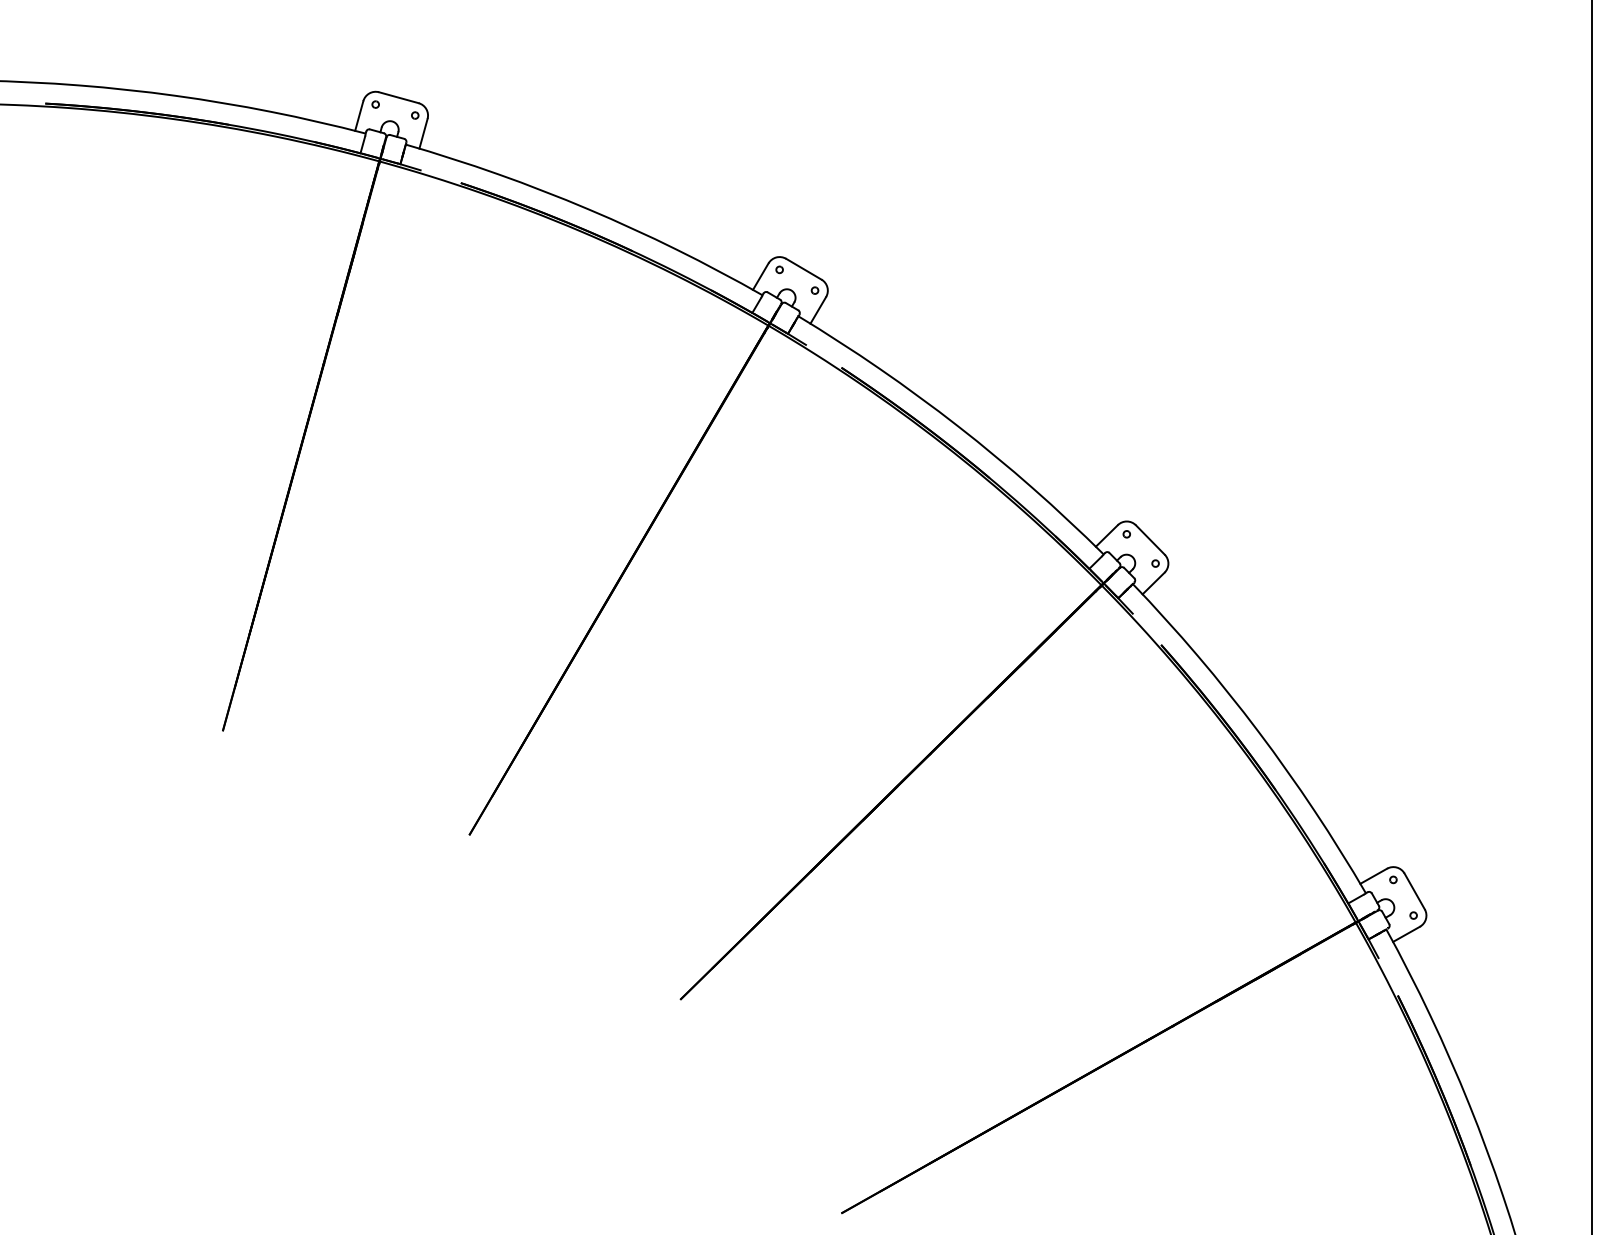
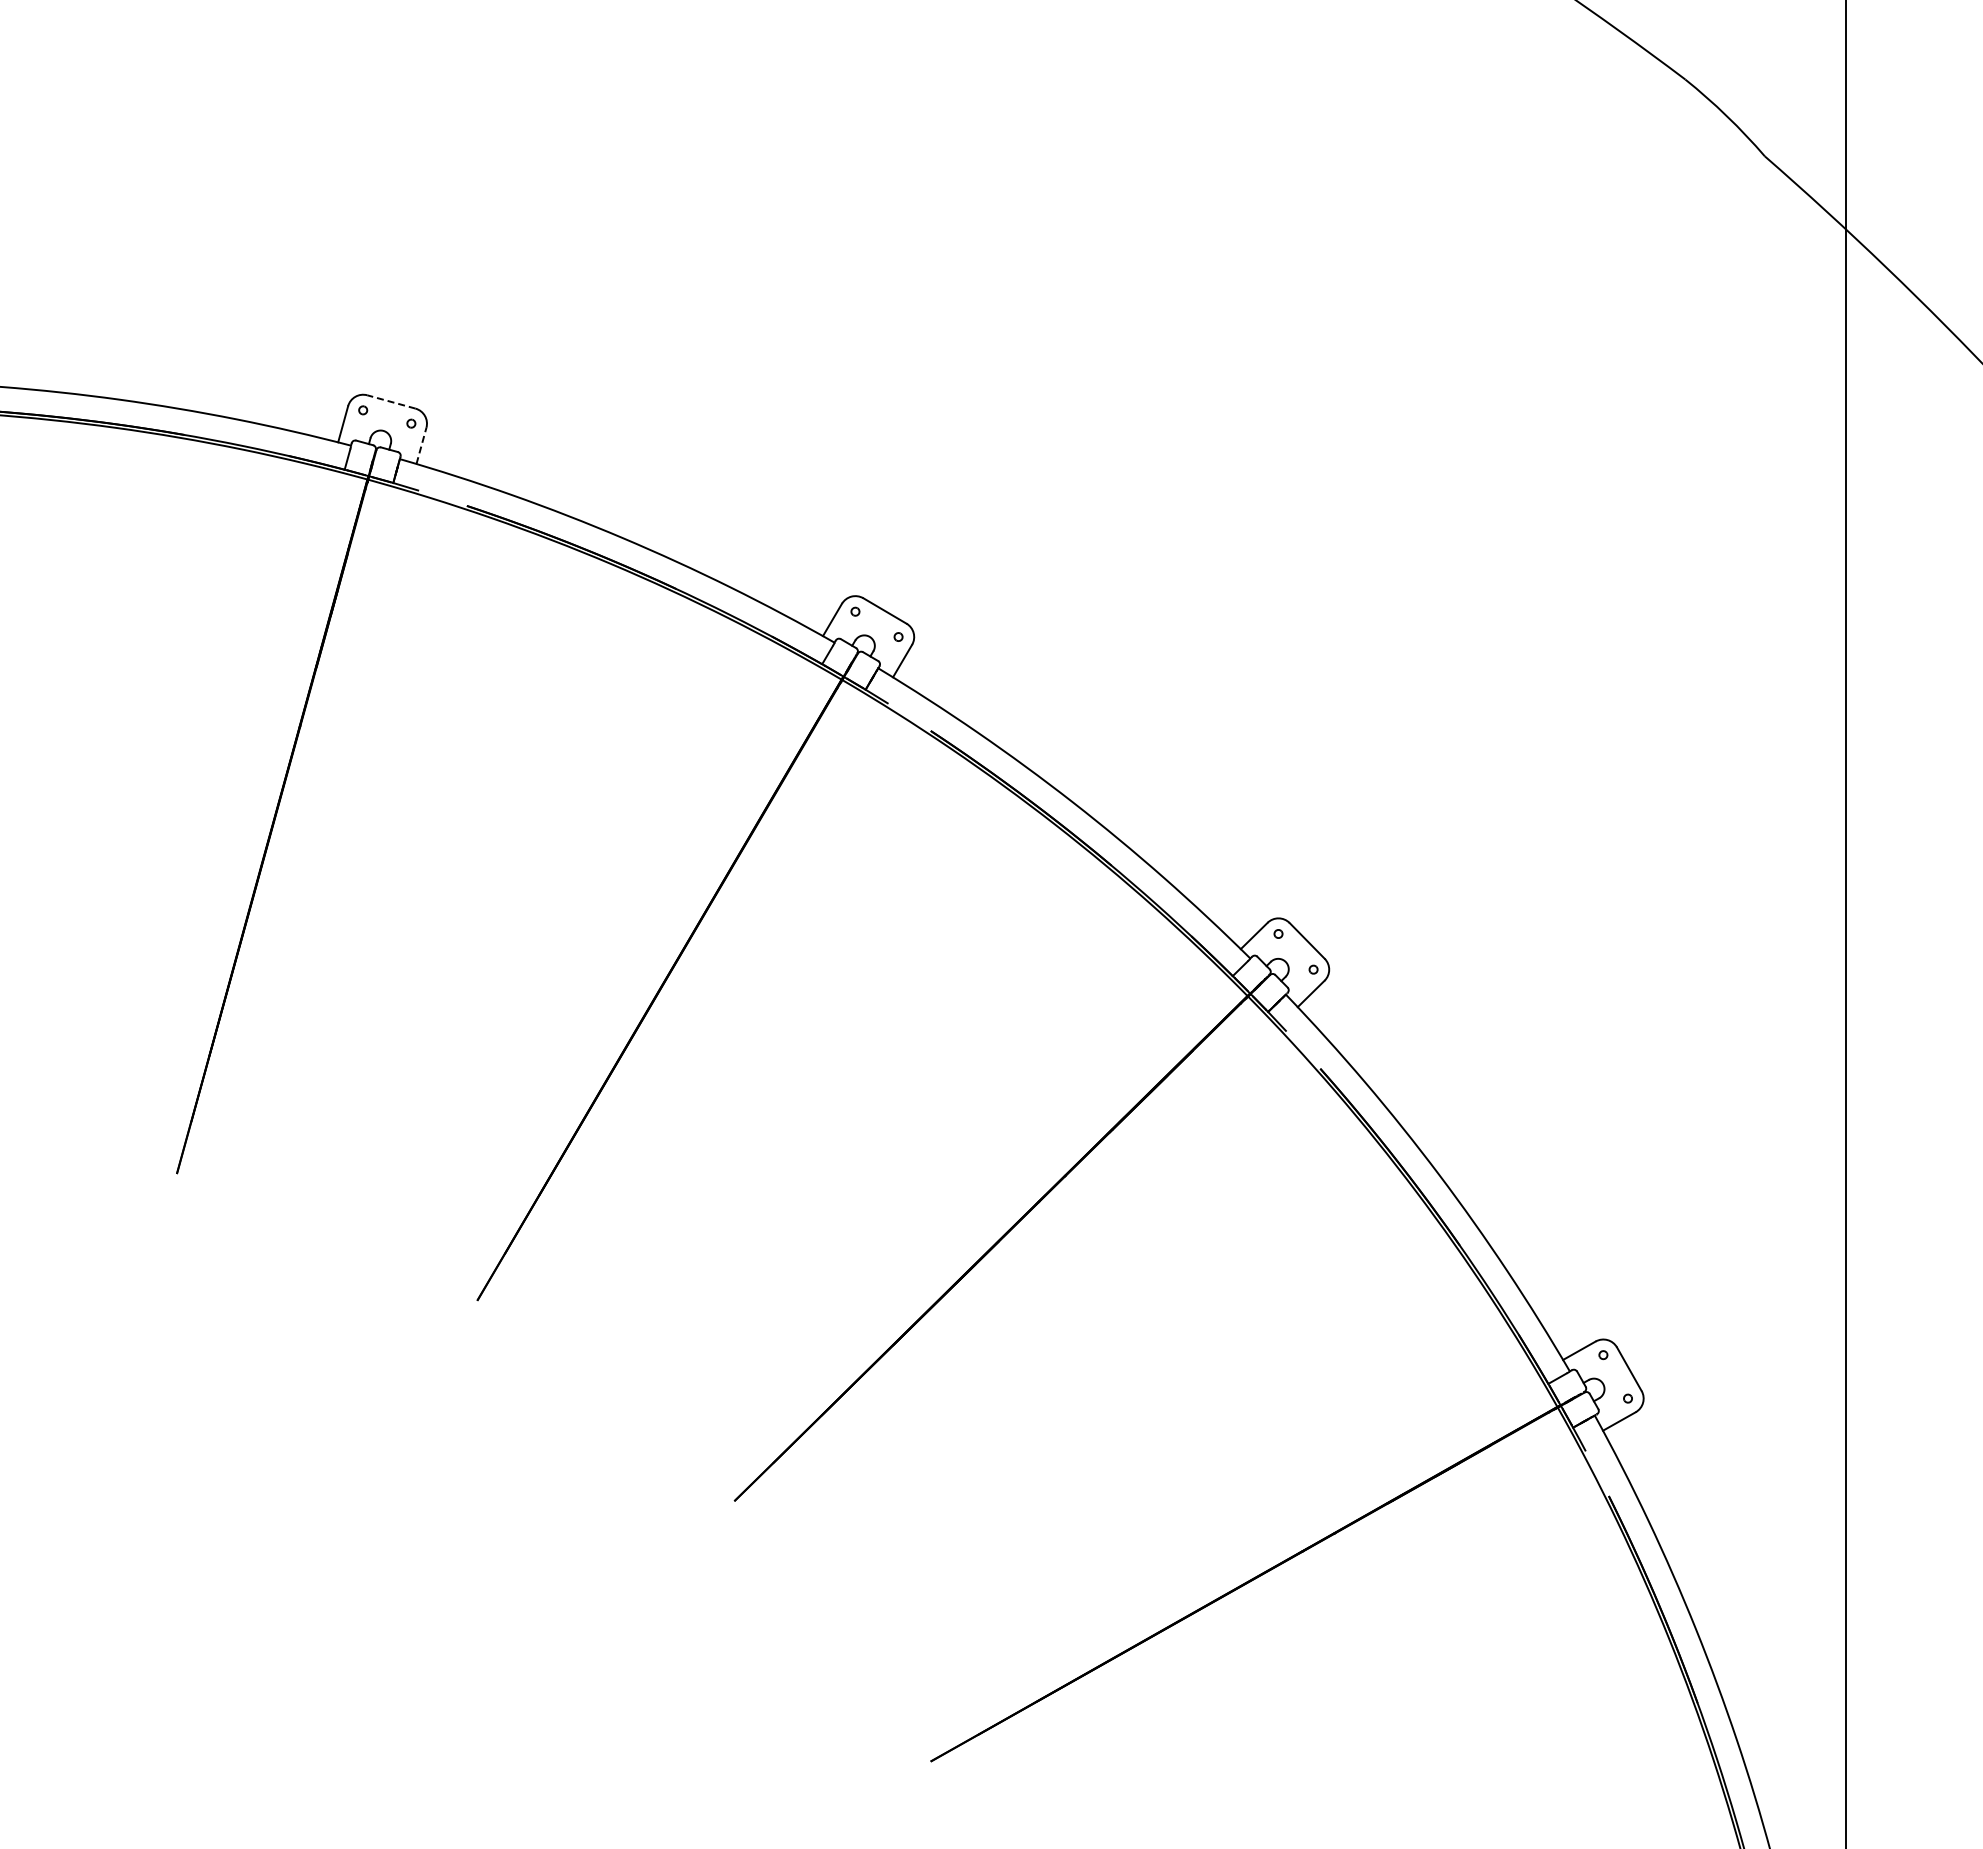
line: (398, 97) -> (390, 401), solid -> dashed
line: (423, 133) -> (421, 445), solid -> dashed

